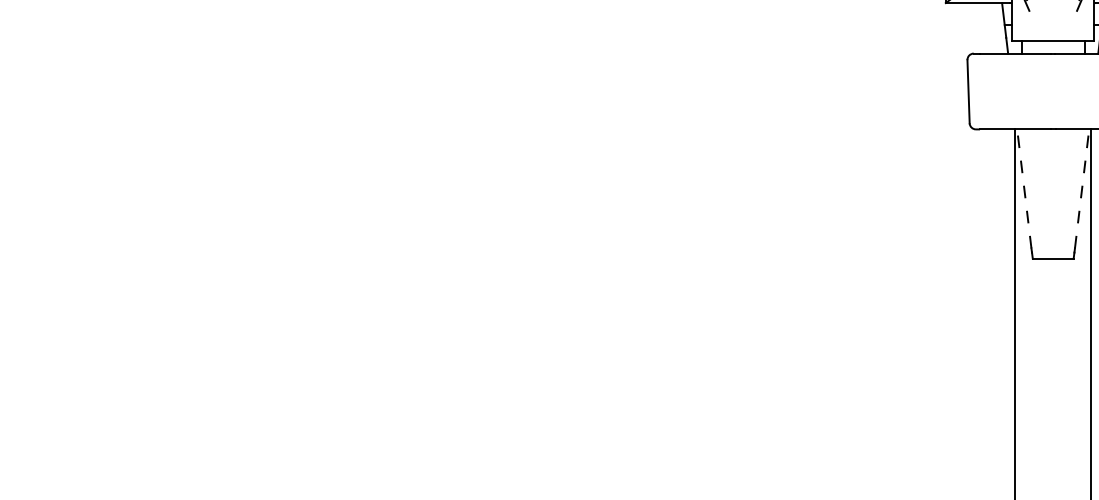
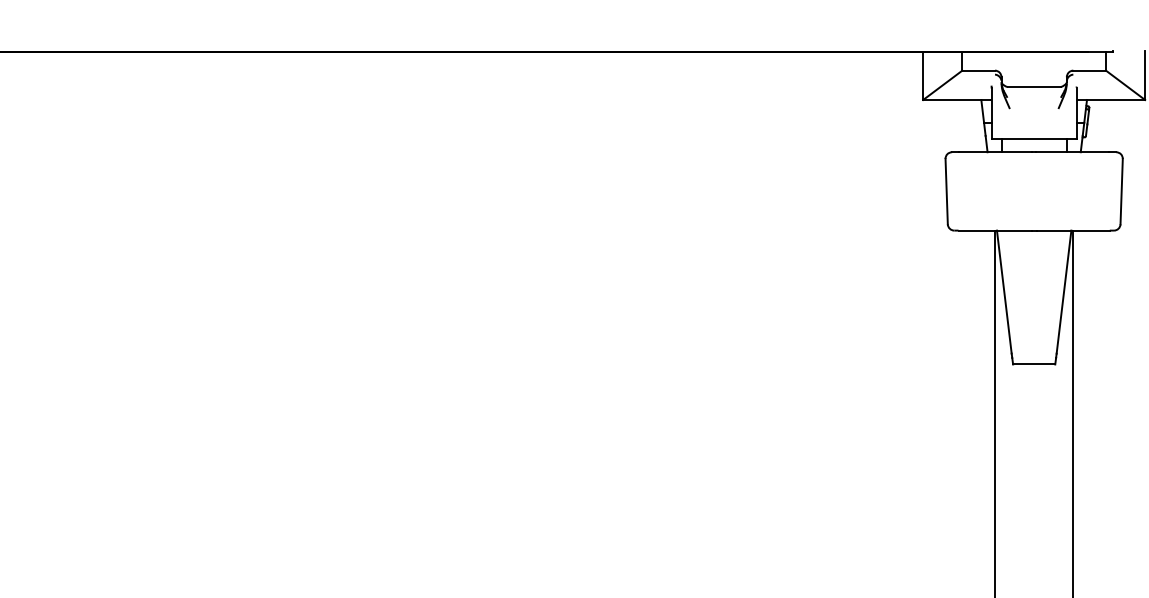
line: (1024, 189) -> (1004, 292), dashed -> solid
line: (1082, 189) -> (1064, 292), dashed -> solid

